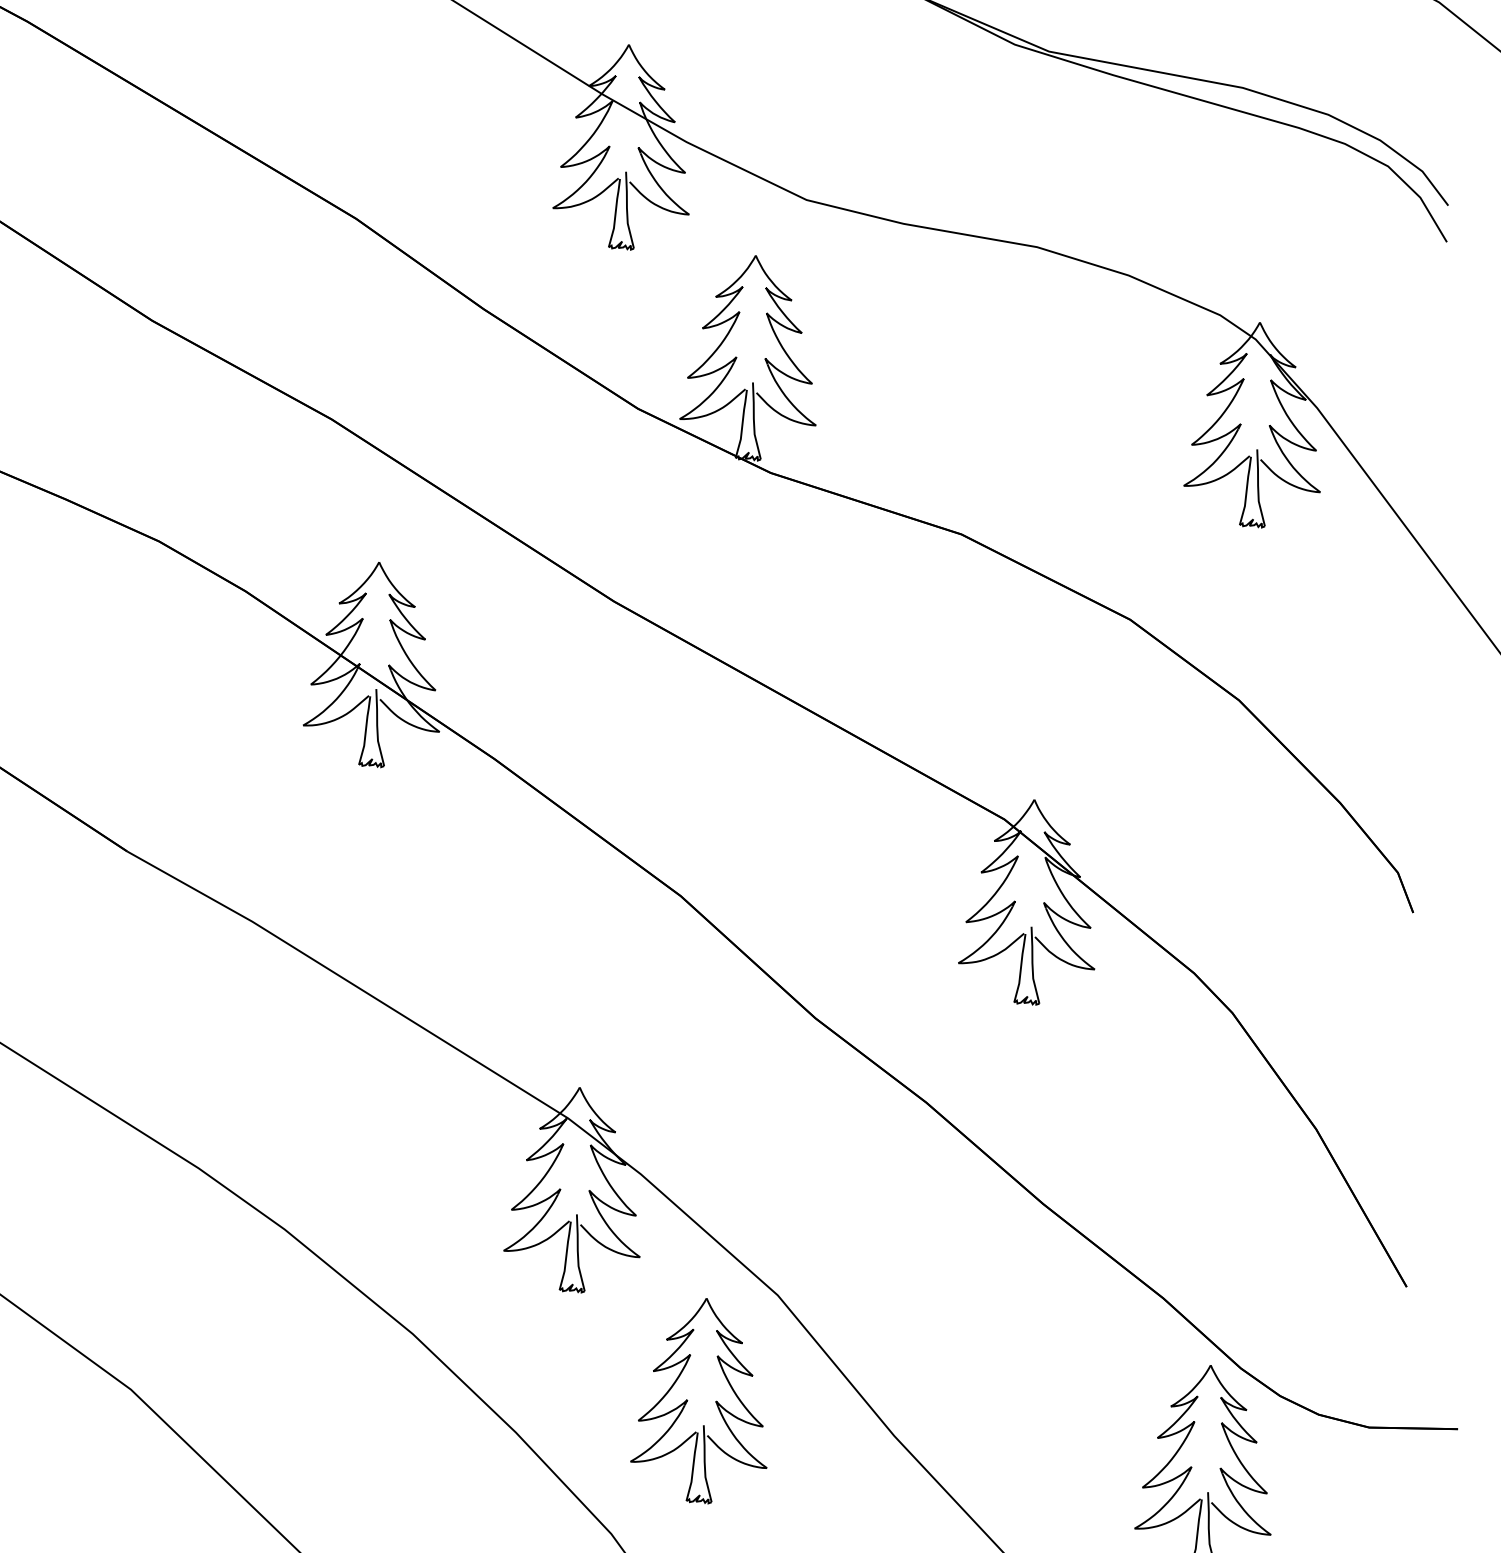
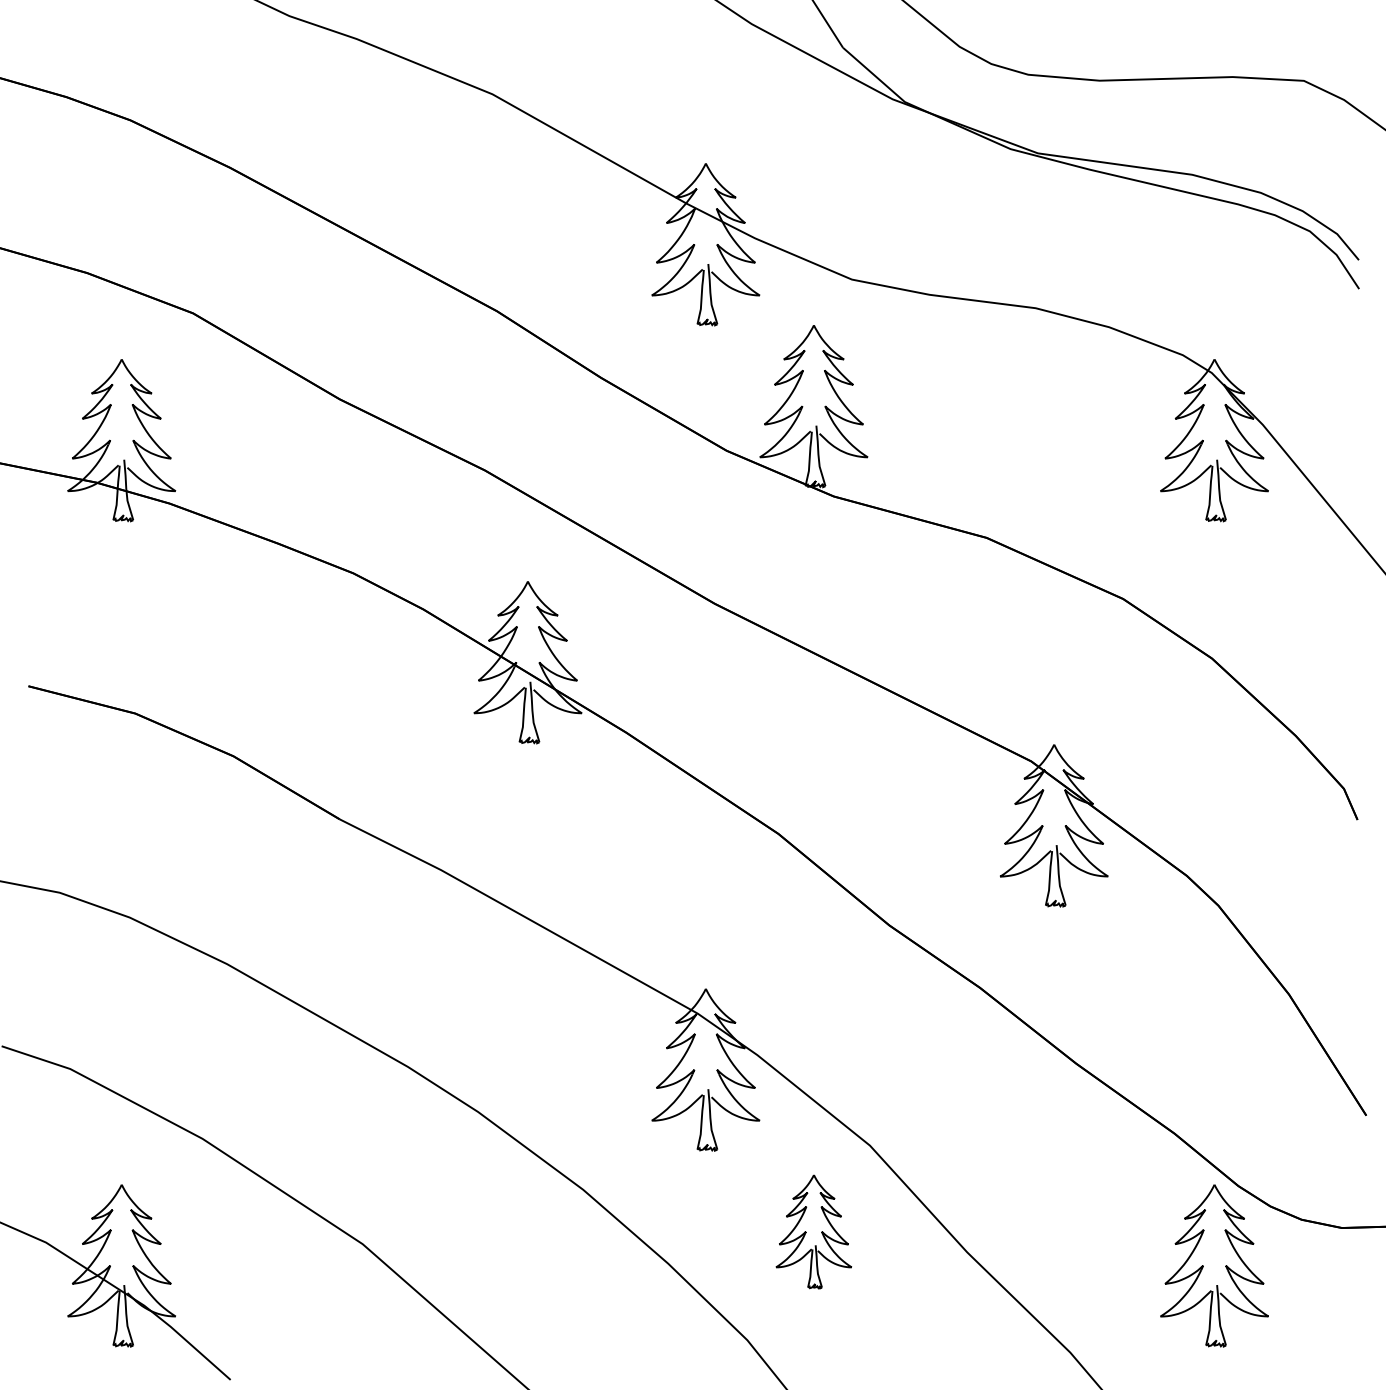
part: (701, 1400) -> (813, 1231), size x0.7

